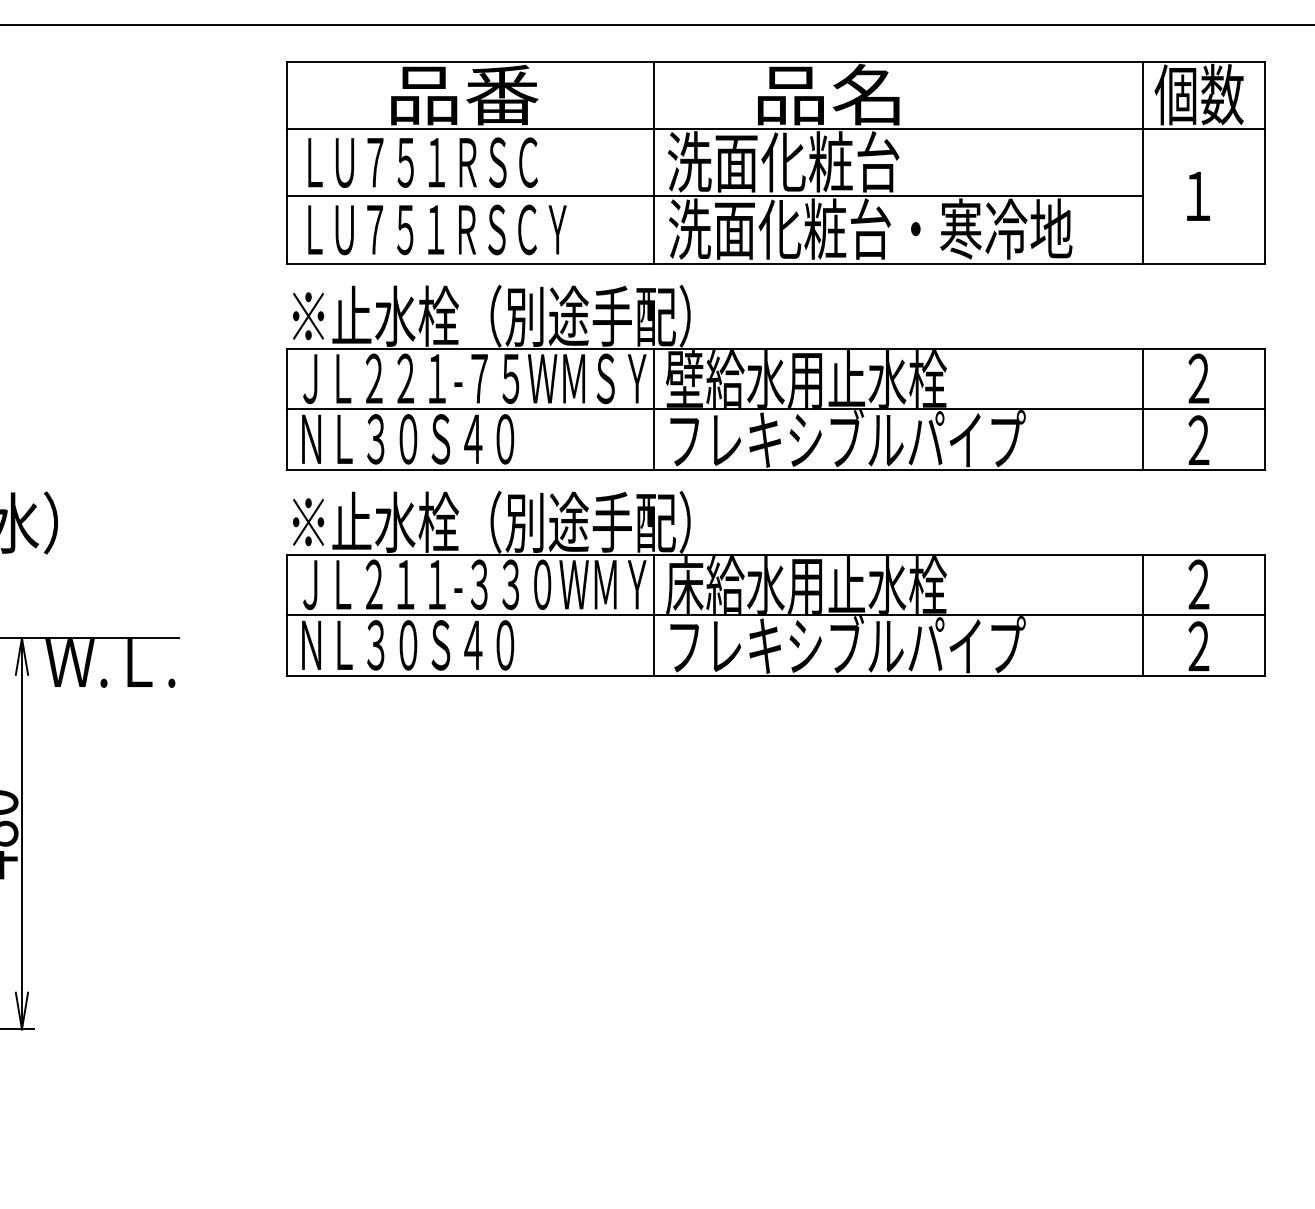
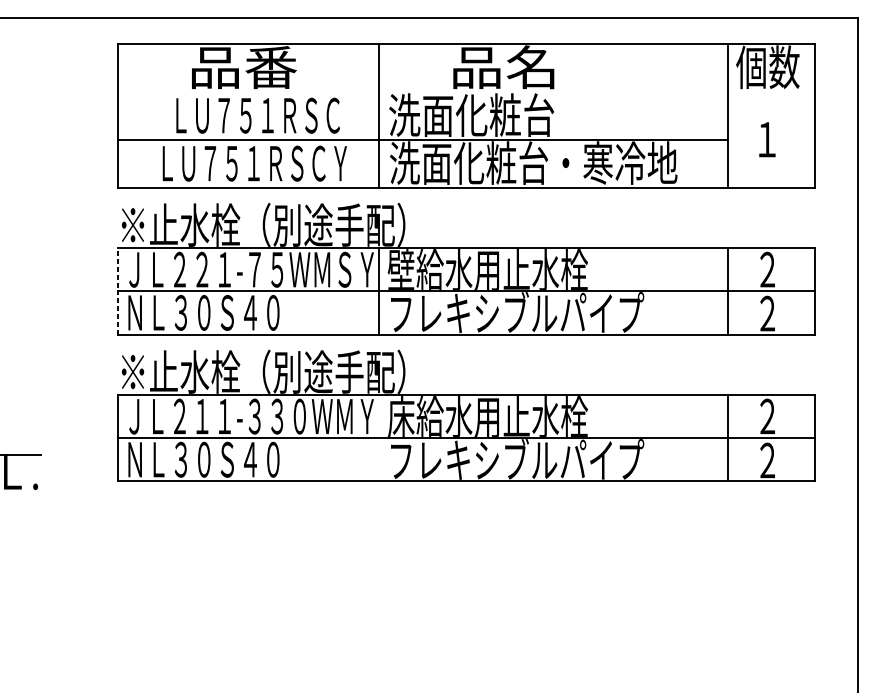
line: (775, 129) -> (465, 92), removed
text: (422, 162) -> (257, 115), moved
text: (437, 229) -> (254, 163), moved
line: (286, 409) -> (117, 291), solid -> dashed
line: (653, 614) -> (378, 437), removed

